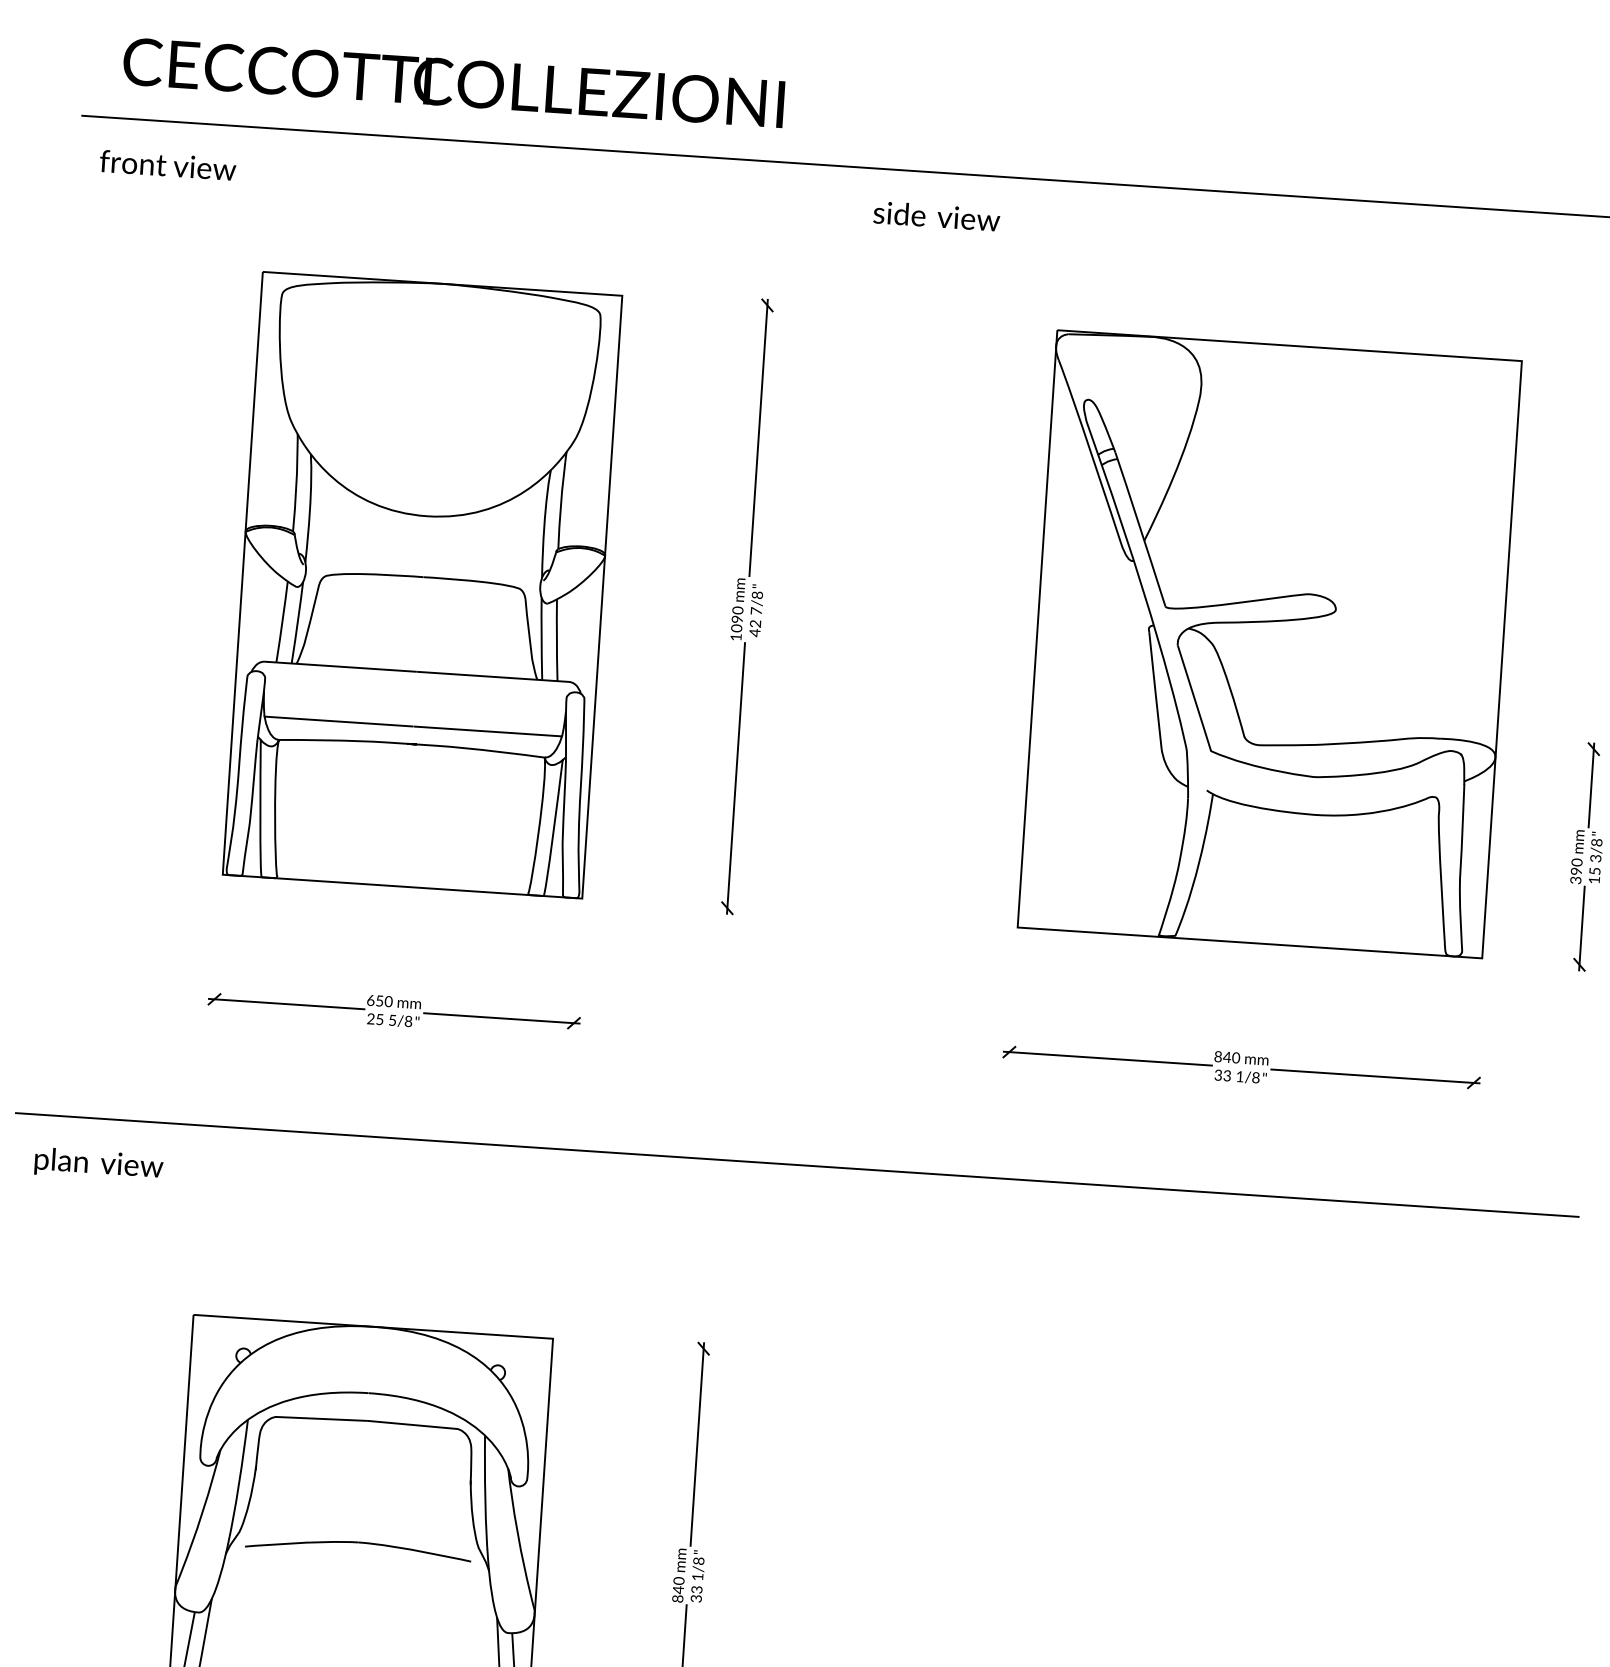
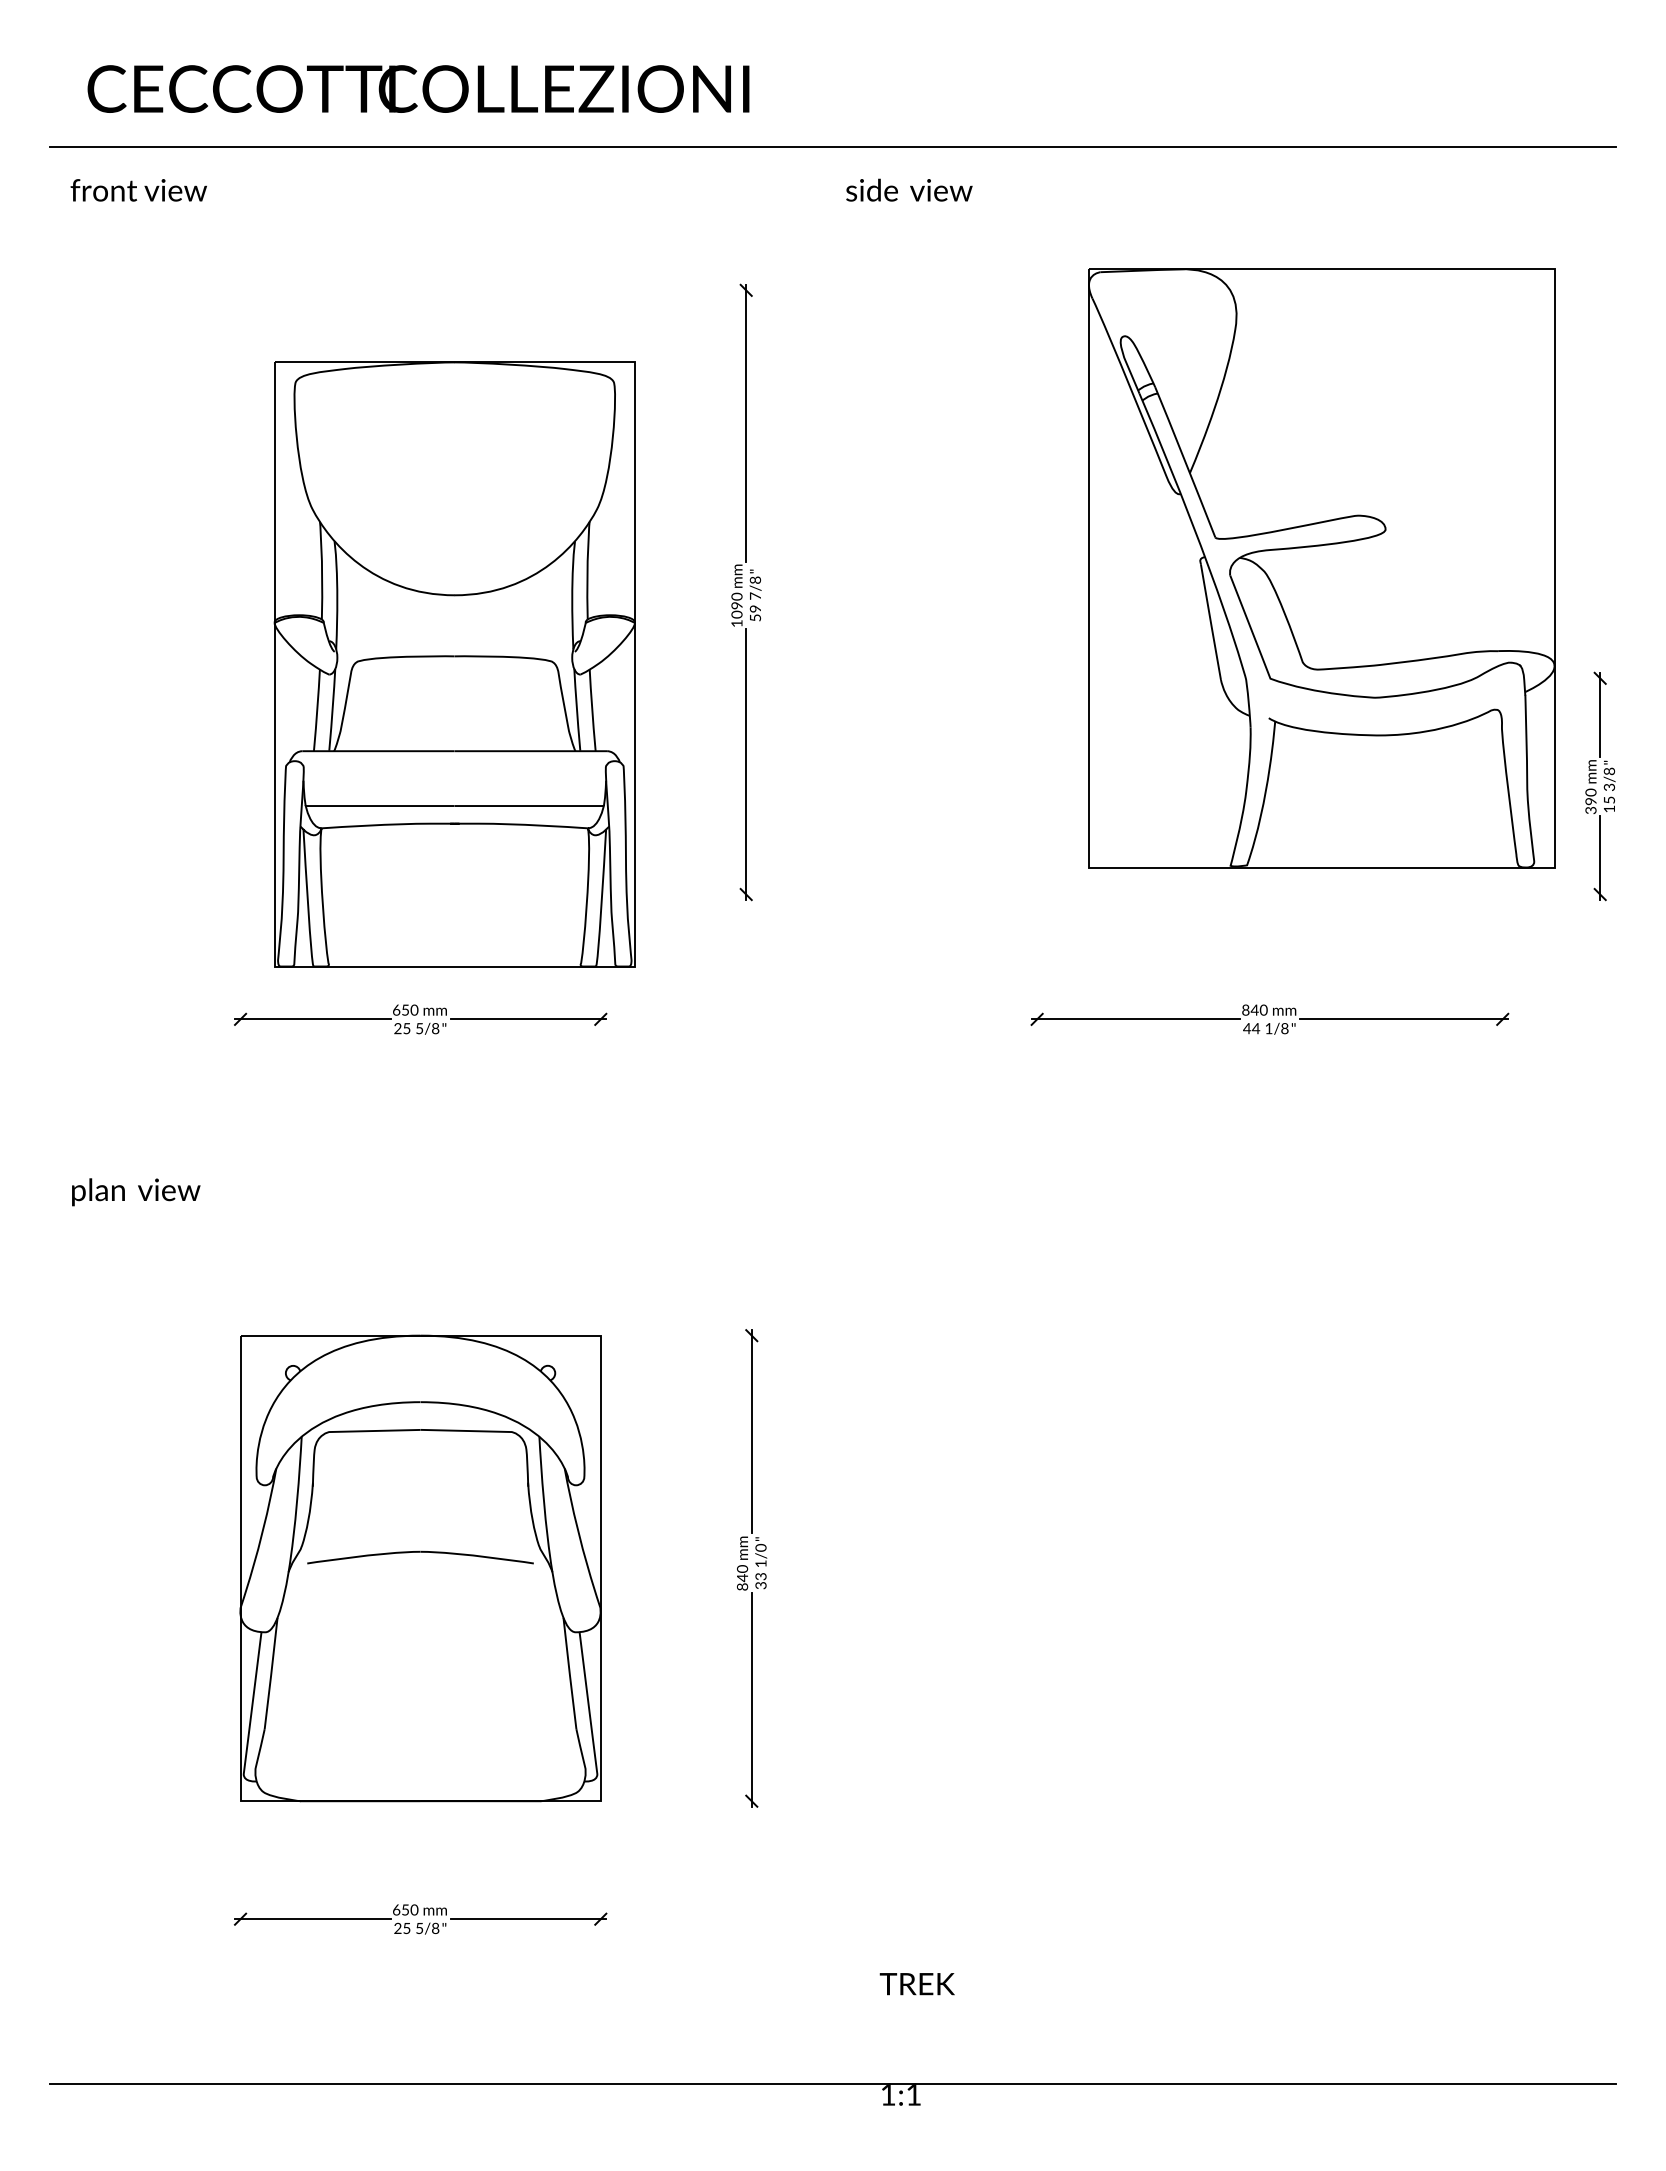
part: (422, 585) -> (454, 664), moved
text: (755, 628) -> (755, 613), 42 -> 59
part: (1269, 644) -> (1321, 568), moved
text: (1222, 1075) -> (1251, 1028), 33 -> 44
line: (796, 1165) -> (832, 1146), removed
text: (699, 1560) -> (761, 1547), 1/8 -> 1/0

